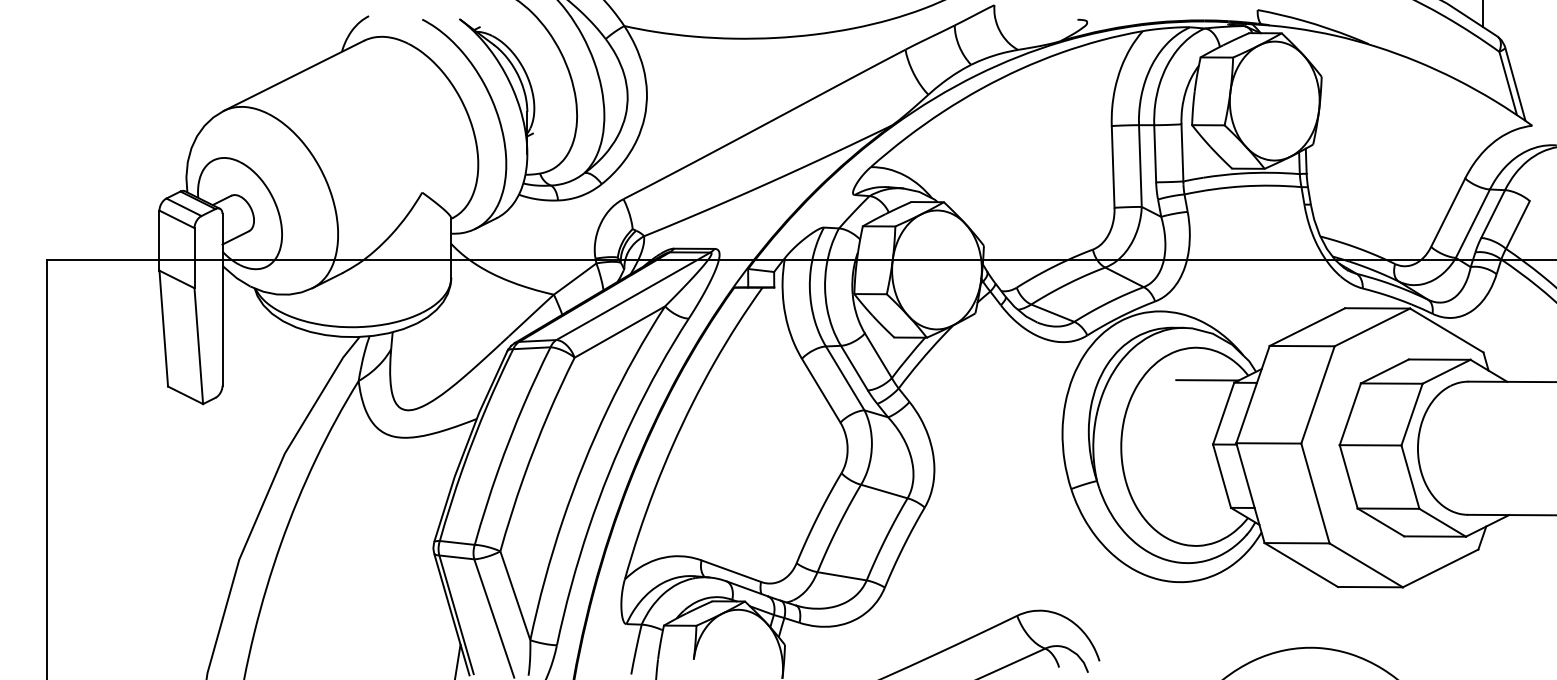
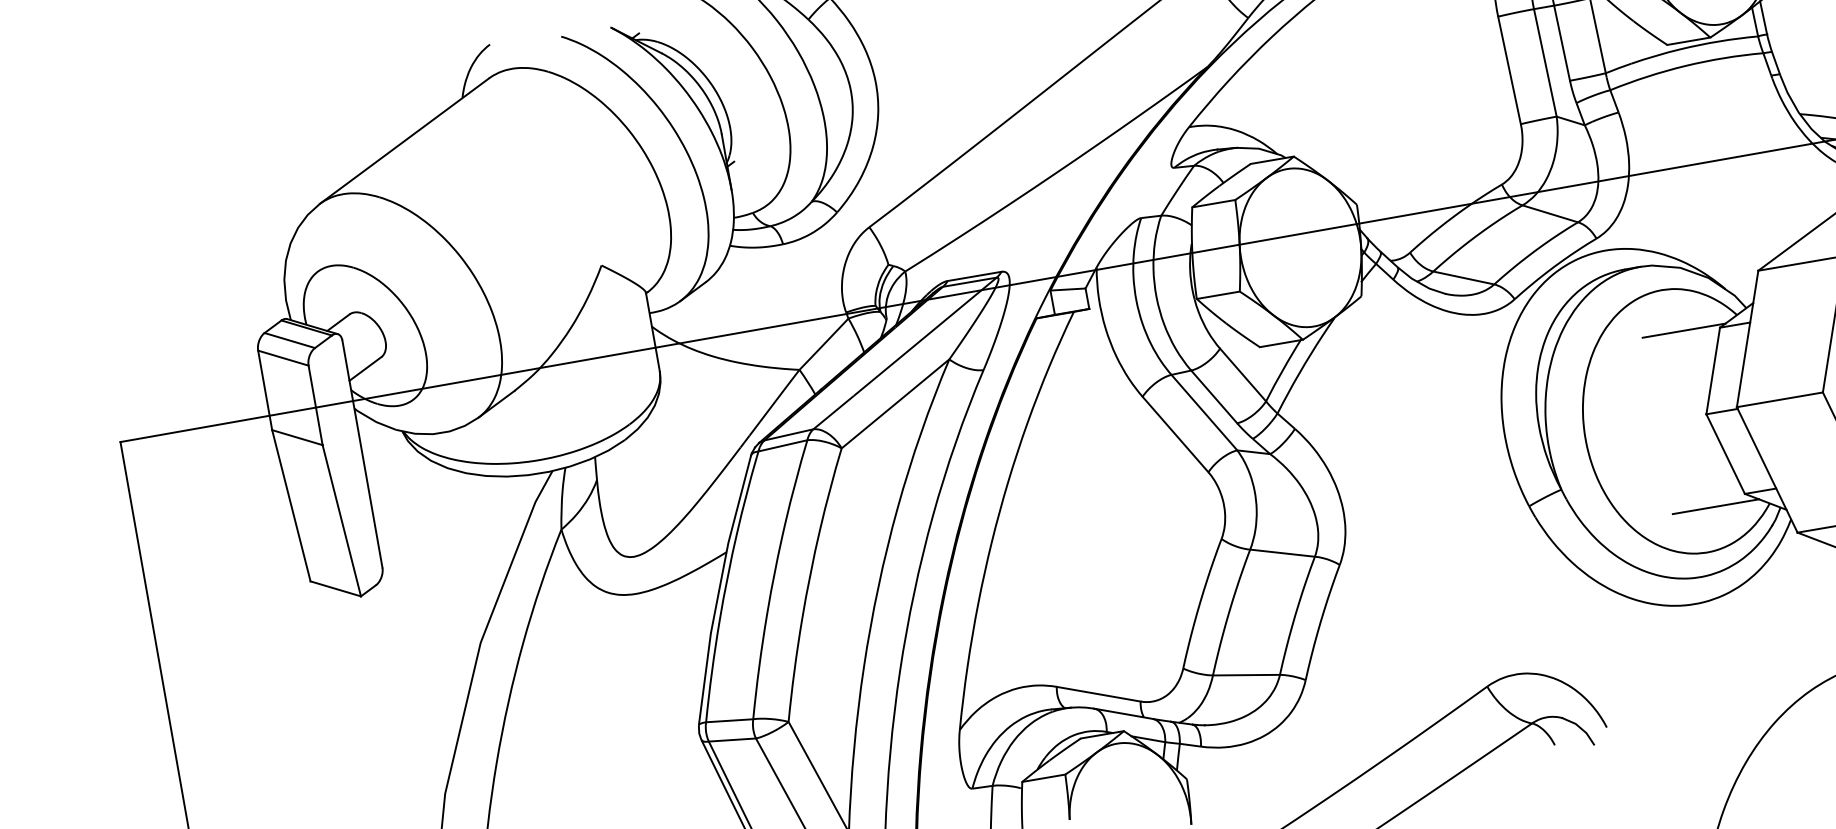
line: (1207, 513) -> (1715, 506), added

